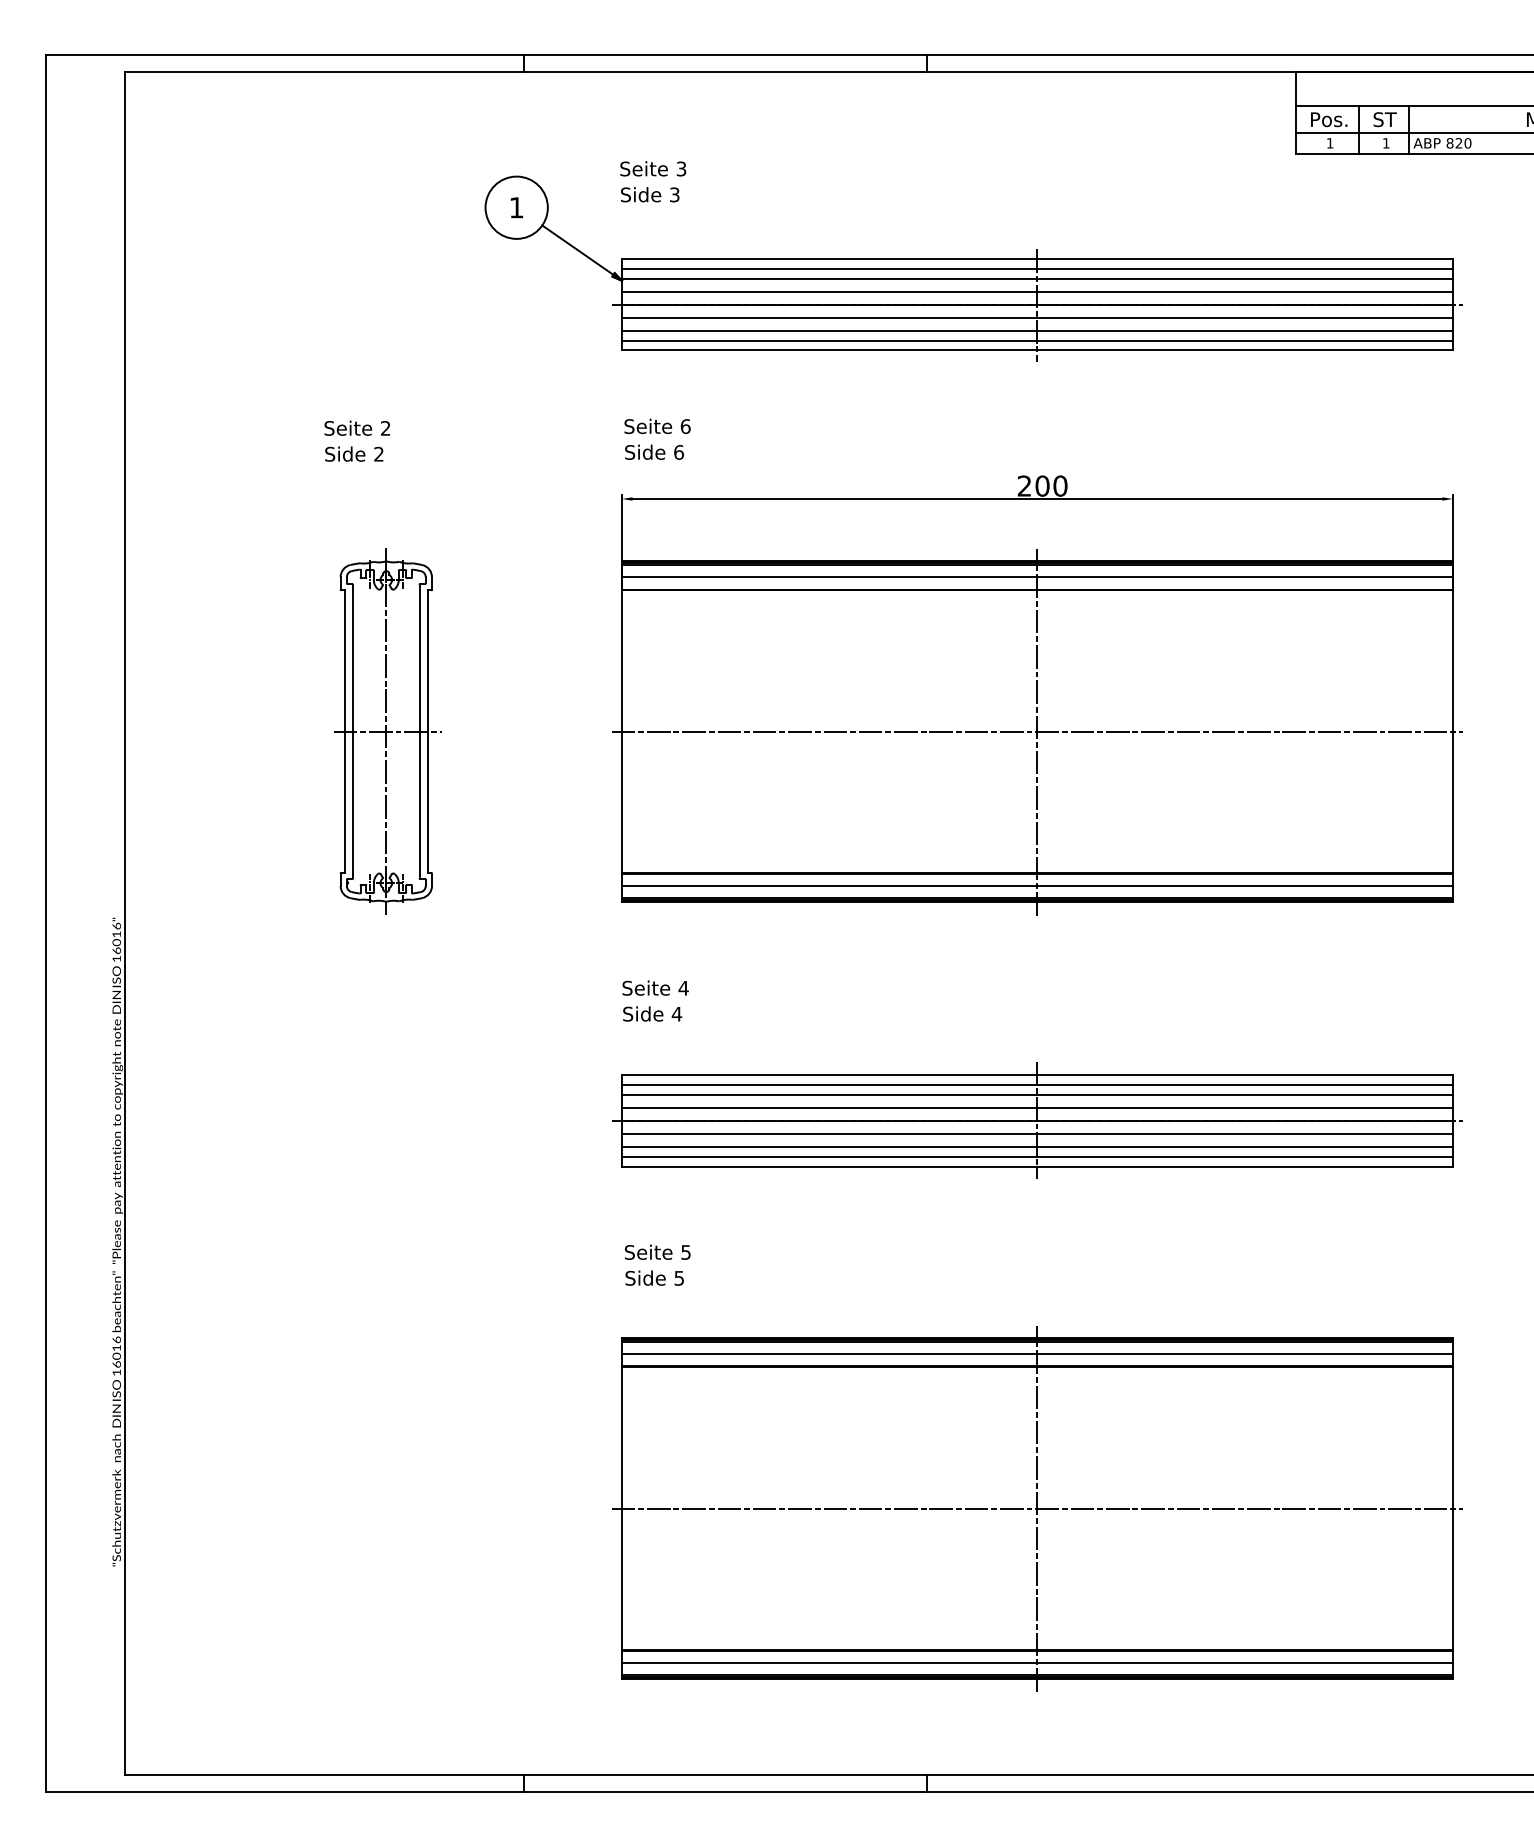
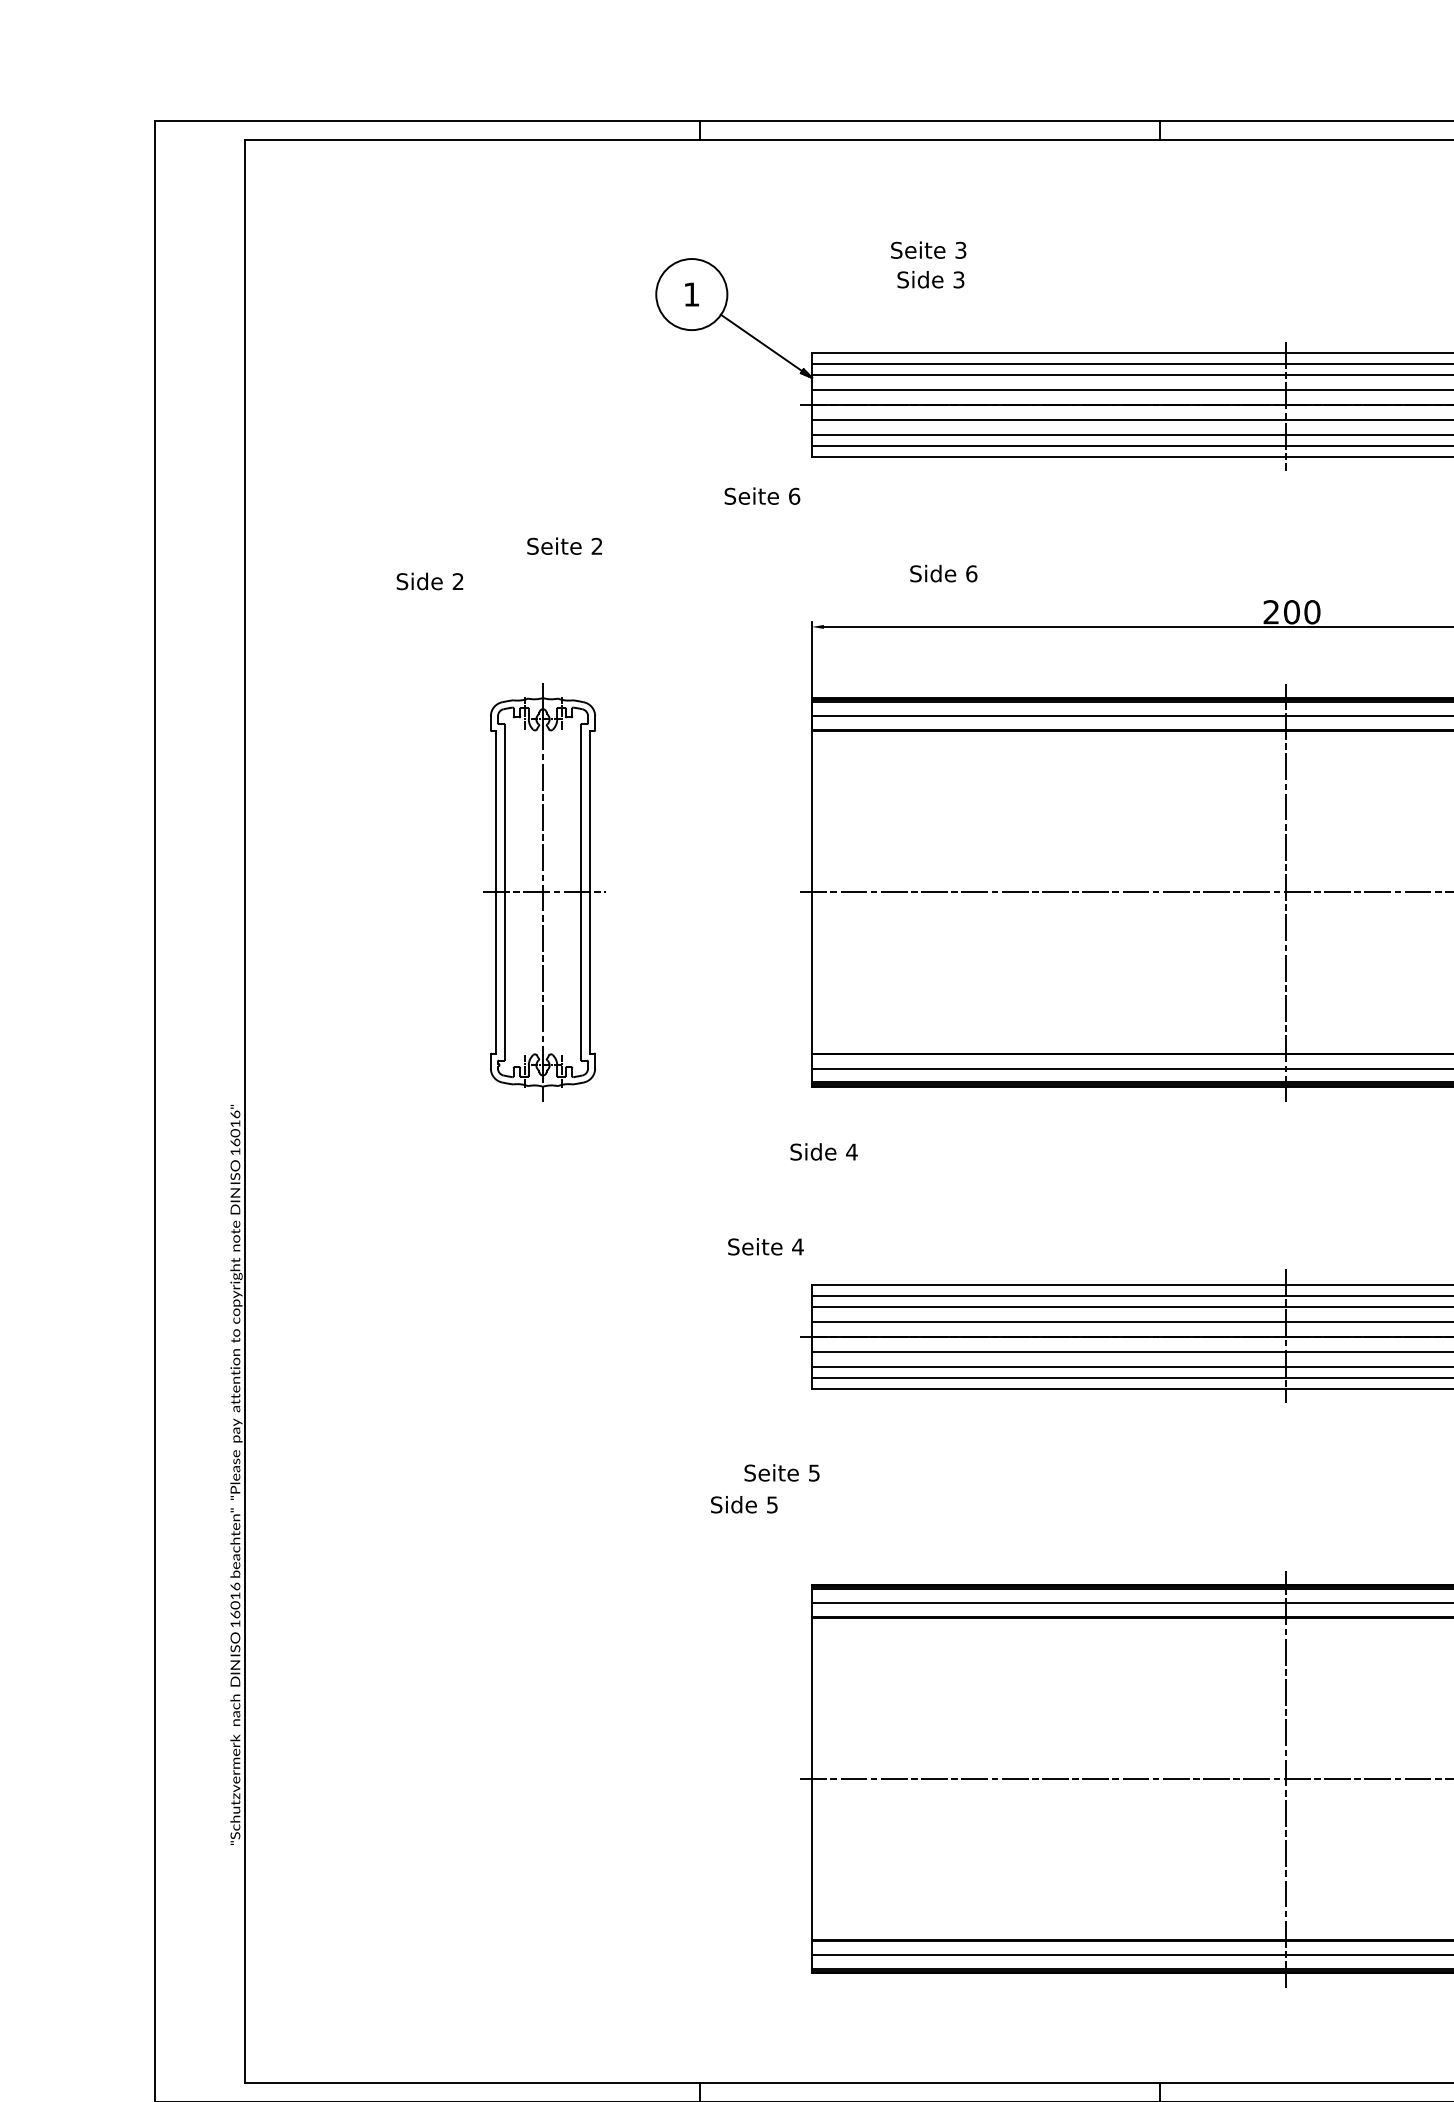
text: (653, 168) -> (928, 249), moved
text: (650, 194) -> (931, 279), moved
text: (657, 425) -> (762, 495), moved
text: (356, 427) -> (563, 545), moved
text: (654, 451) -> (943, 572), moved
text: (354, 453) -> (430, 580), moved
text: (655, 987) -> (765, 1246), moved
text: (652, 1013) -> (823, 1151), moved
text: (657, 1251) -> (781, 1472), moved
text: (654, 1277) -> (744, 1503), moved

